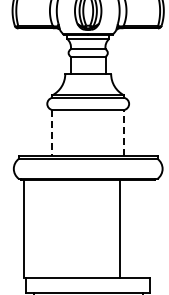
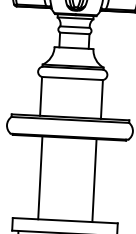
line: (52, 132) -> (41, 96), dashed -> solid
line: (124, 132) -> (102, 99), dashed -> solid
line: (24, 229) -> (40, 178), moved

